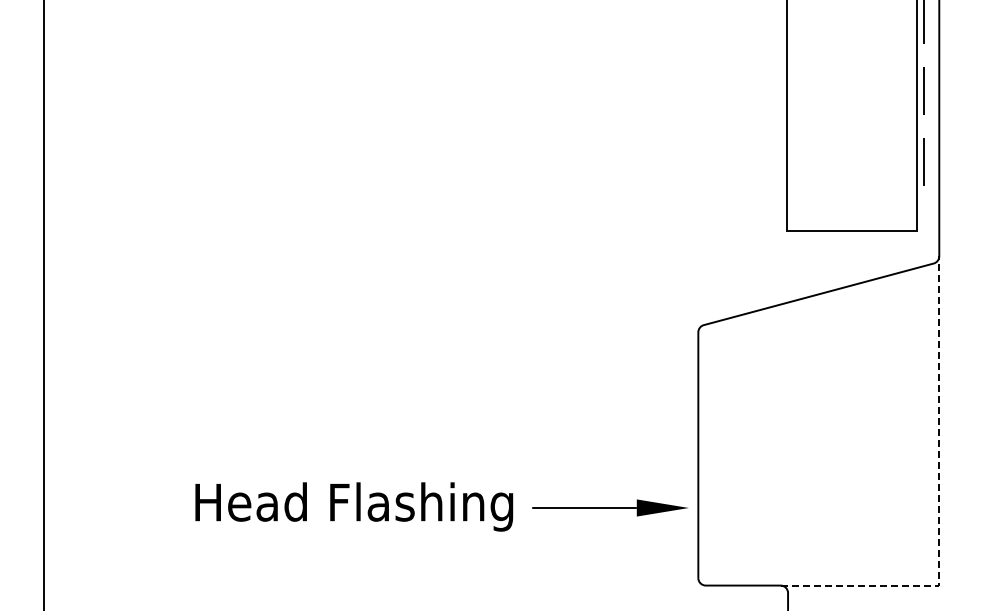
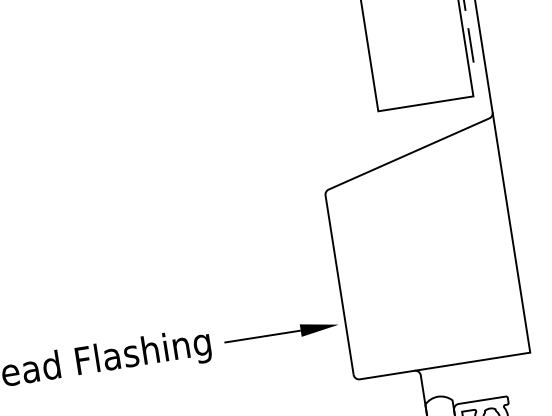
line: (939, 500) -> (520, 290), dashed -> solid

